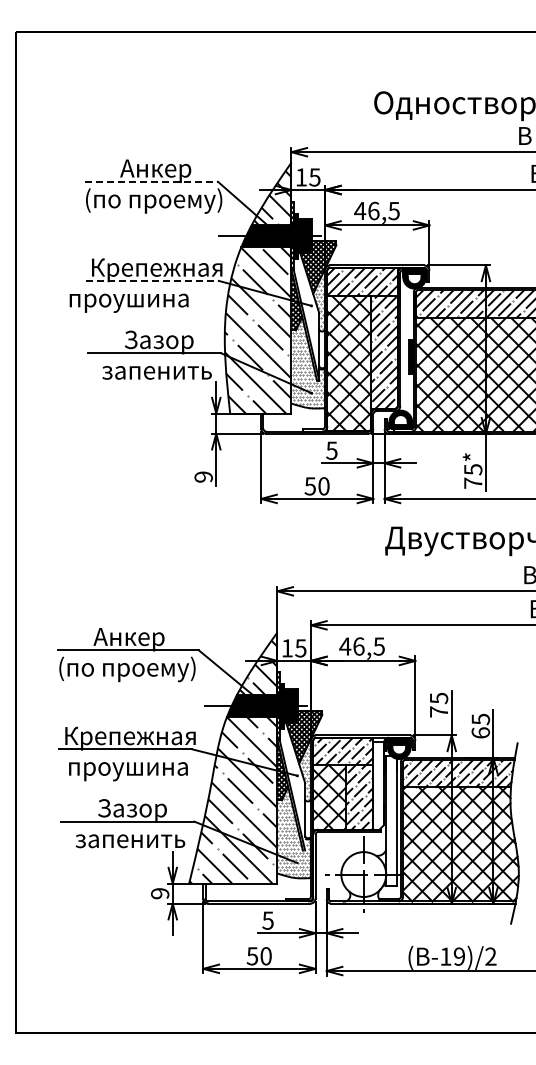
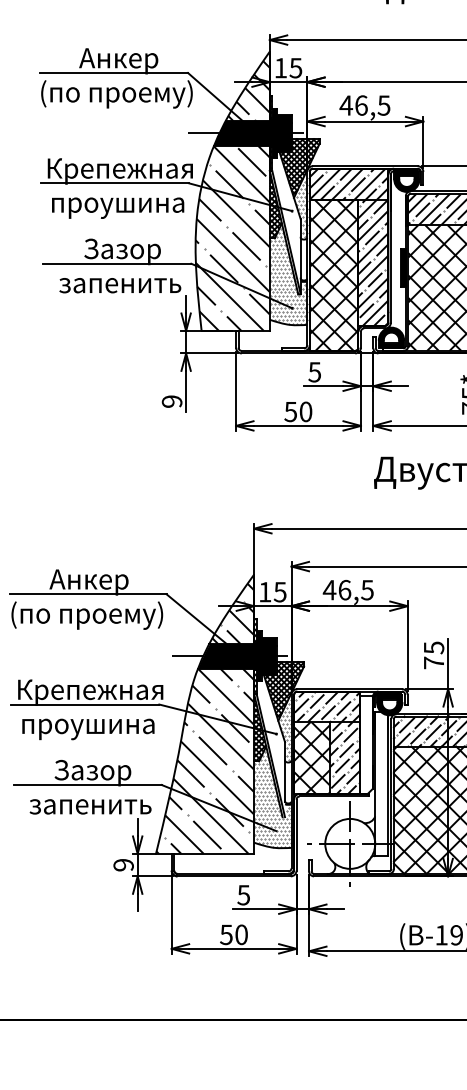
line: (151, 181) -> (114, 72), dashed -> solid
line: (152, 280) -> (115, 182), dashed -> solid
text: (128, 302) -> (117, 207), moved

